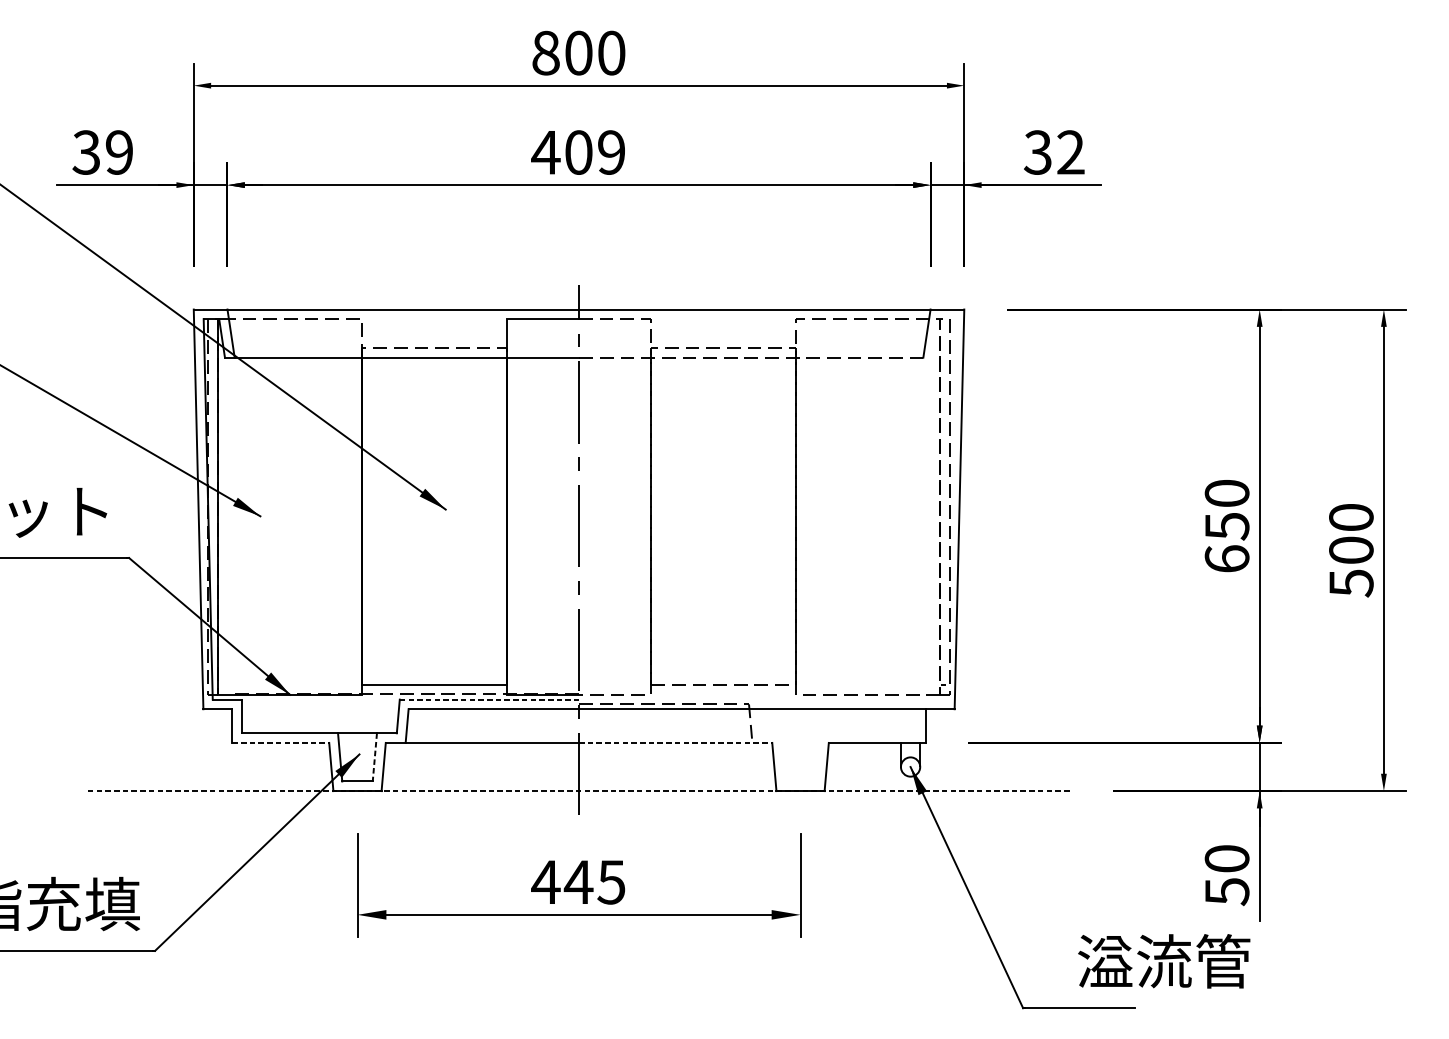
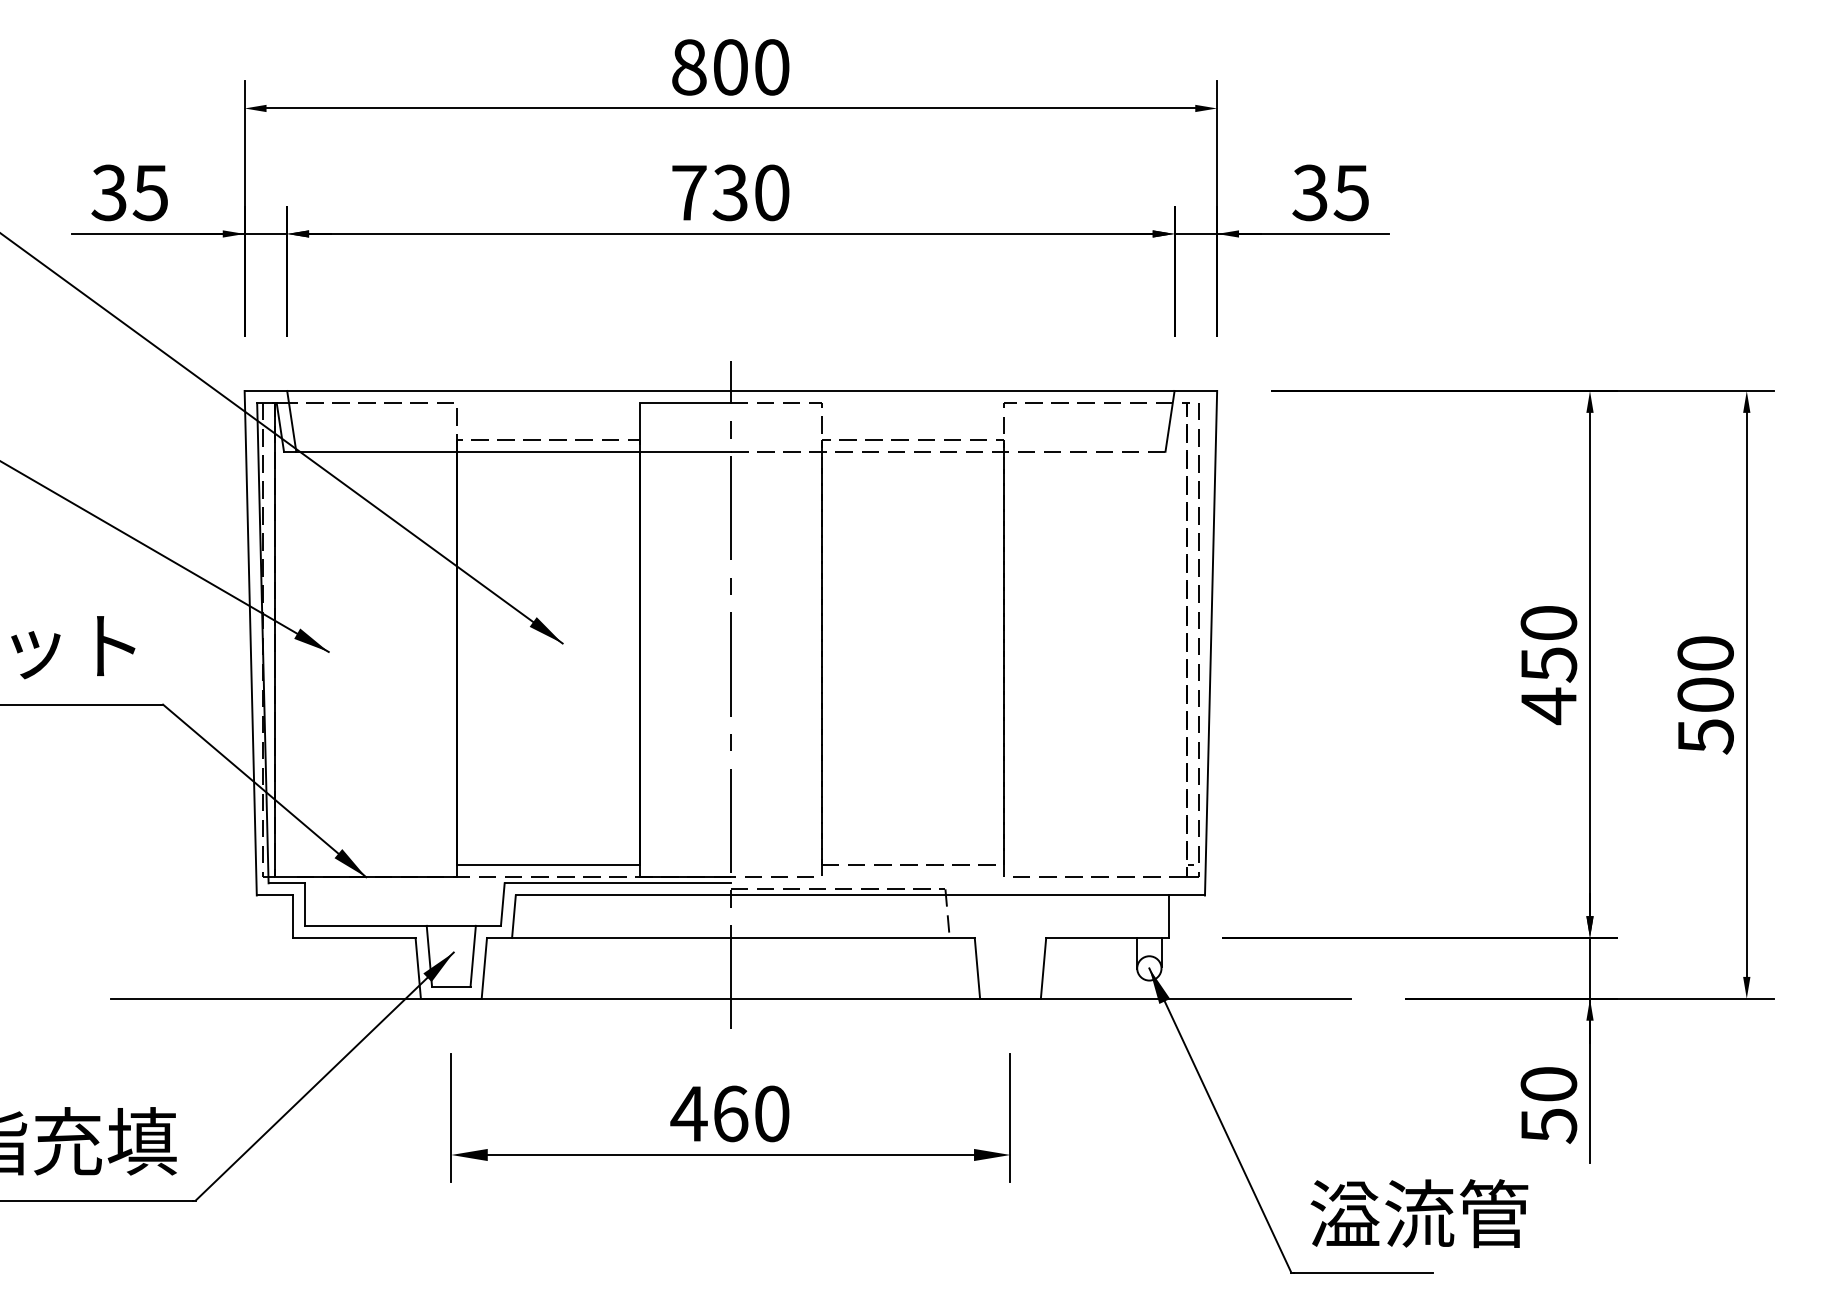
text: (118, 152) -> (149, 192), 39 -> 35
text: (577, 152) -> (729, 192), 409 -> 730
text: (1069, 152) -> (1350, 192), 32 -> 35
text: (1226, 559) -> (1548, 706), 650 -> 450
line: (489, 699) -> (618, 883), dashed -> solid
line: (280, 743) -> (354, 938), dashed -> solid
line: (675, 743) -> (852, 938), dashed -> solid
line: (375, 757) -> (473, 956), dashed -> solid
line: (578, 790) -> (730, 998), dashed -> solid
text: (594, 881) -> (750, 1113), 445 -> 460
text: (1164, 961) -> (1419, 1213), moved

